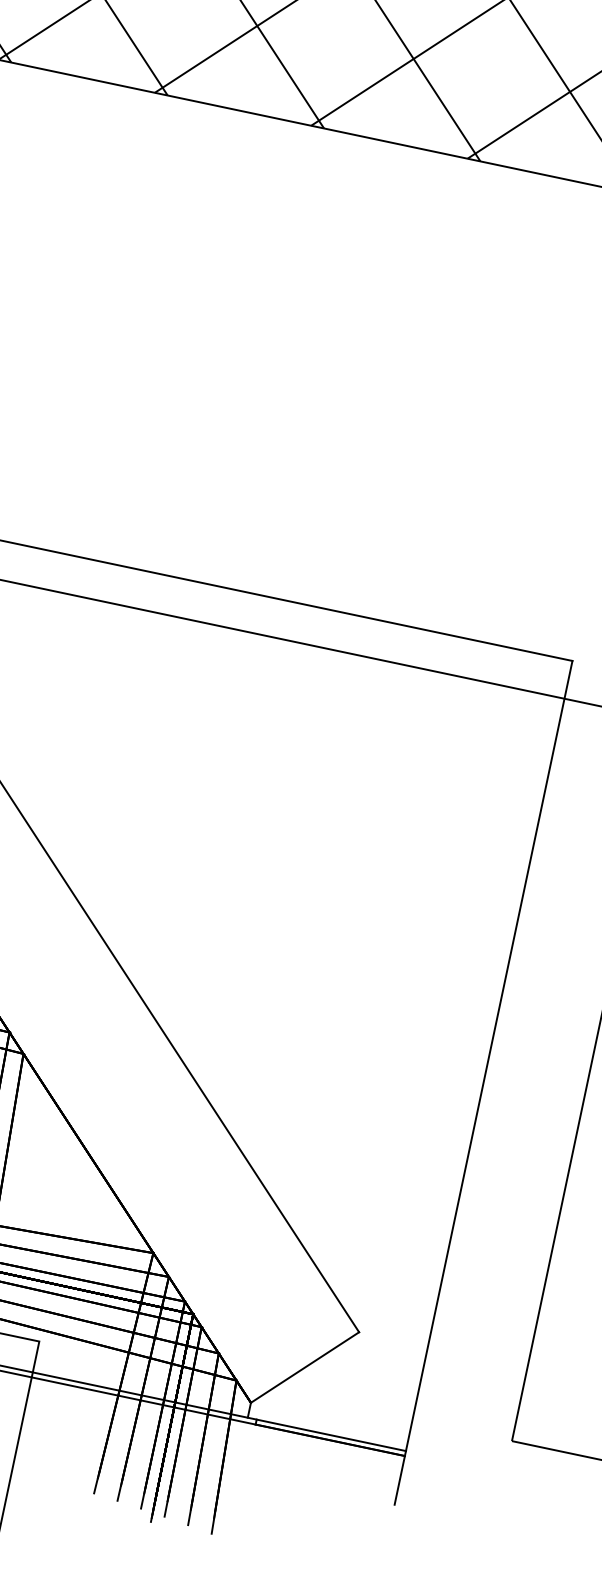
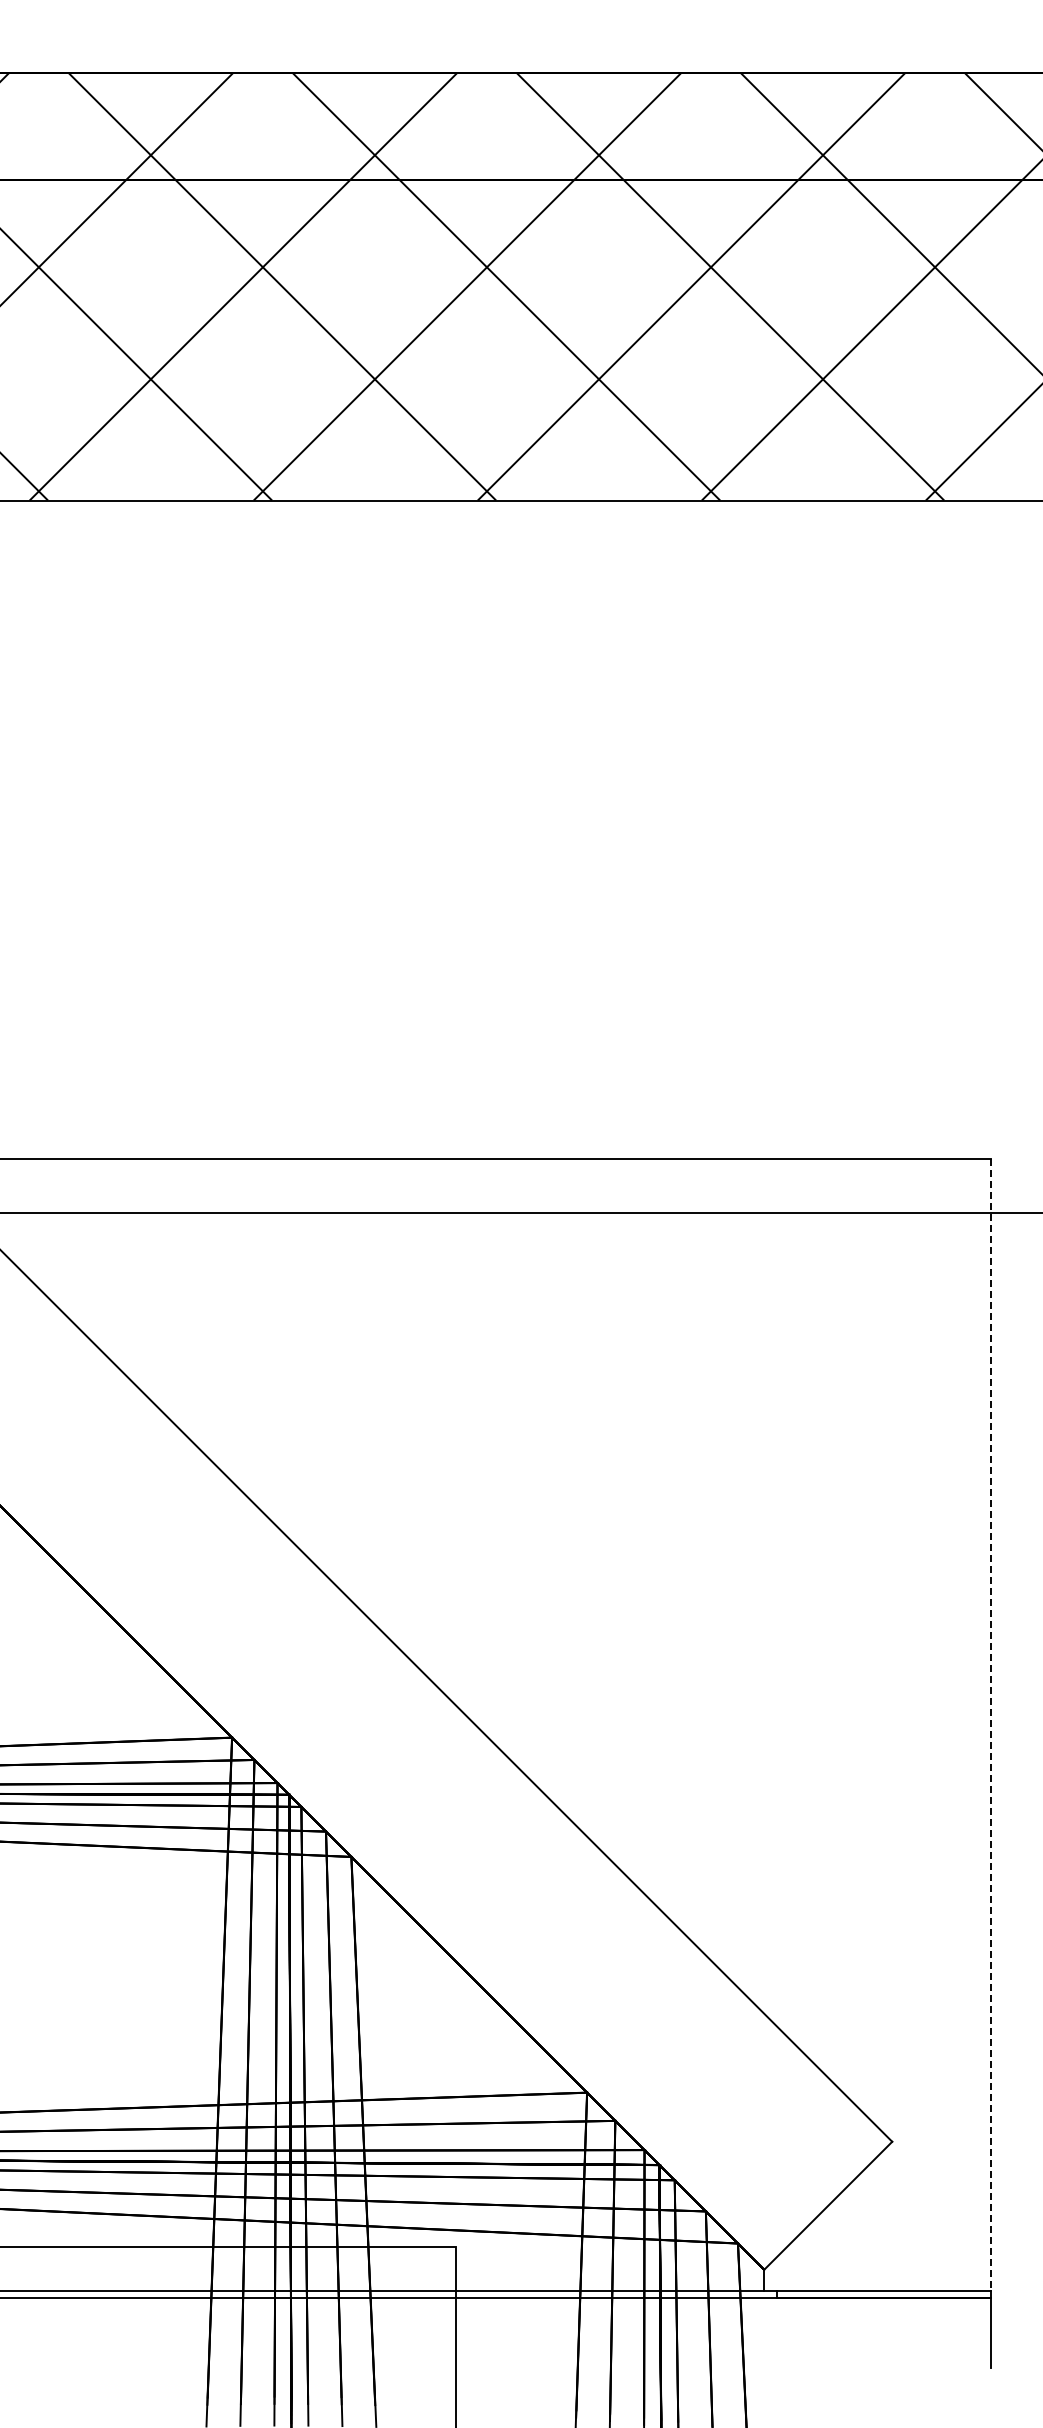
line: (488, 1056) -> (990, 1725), solid -> dashed

